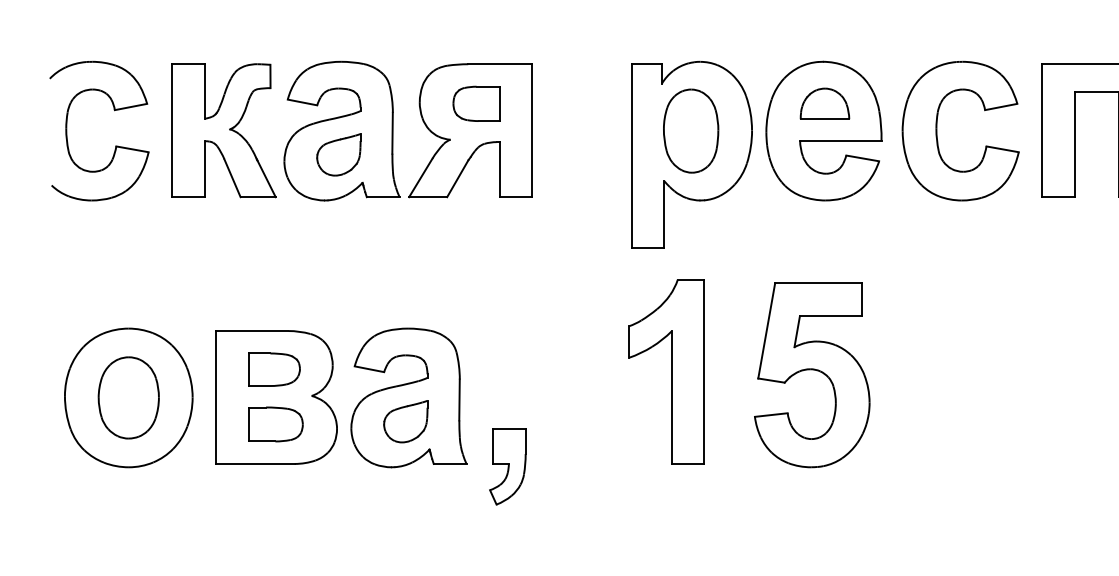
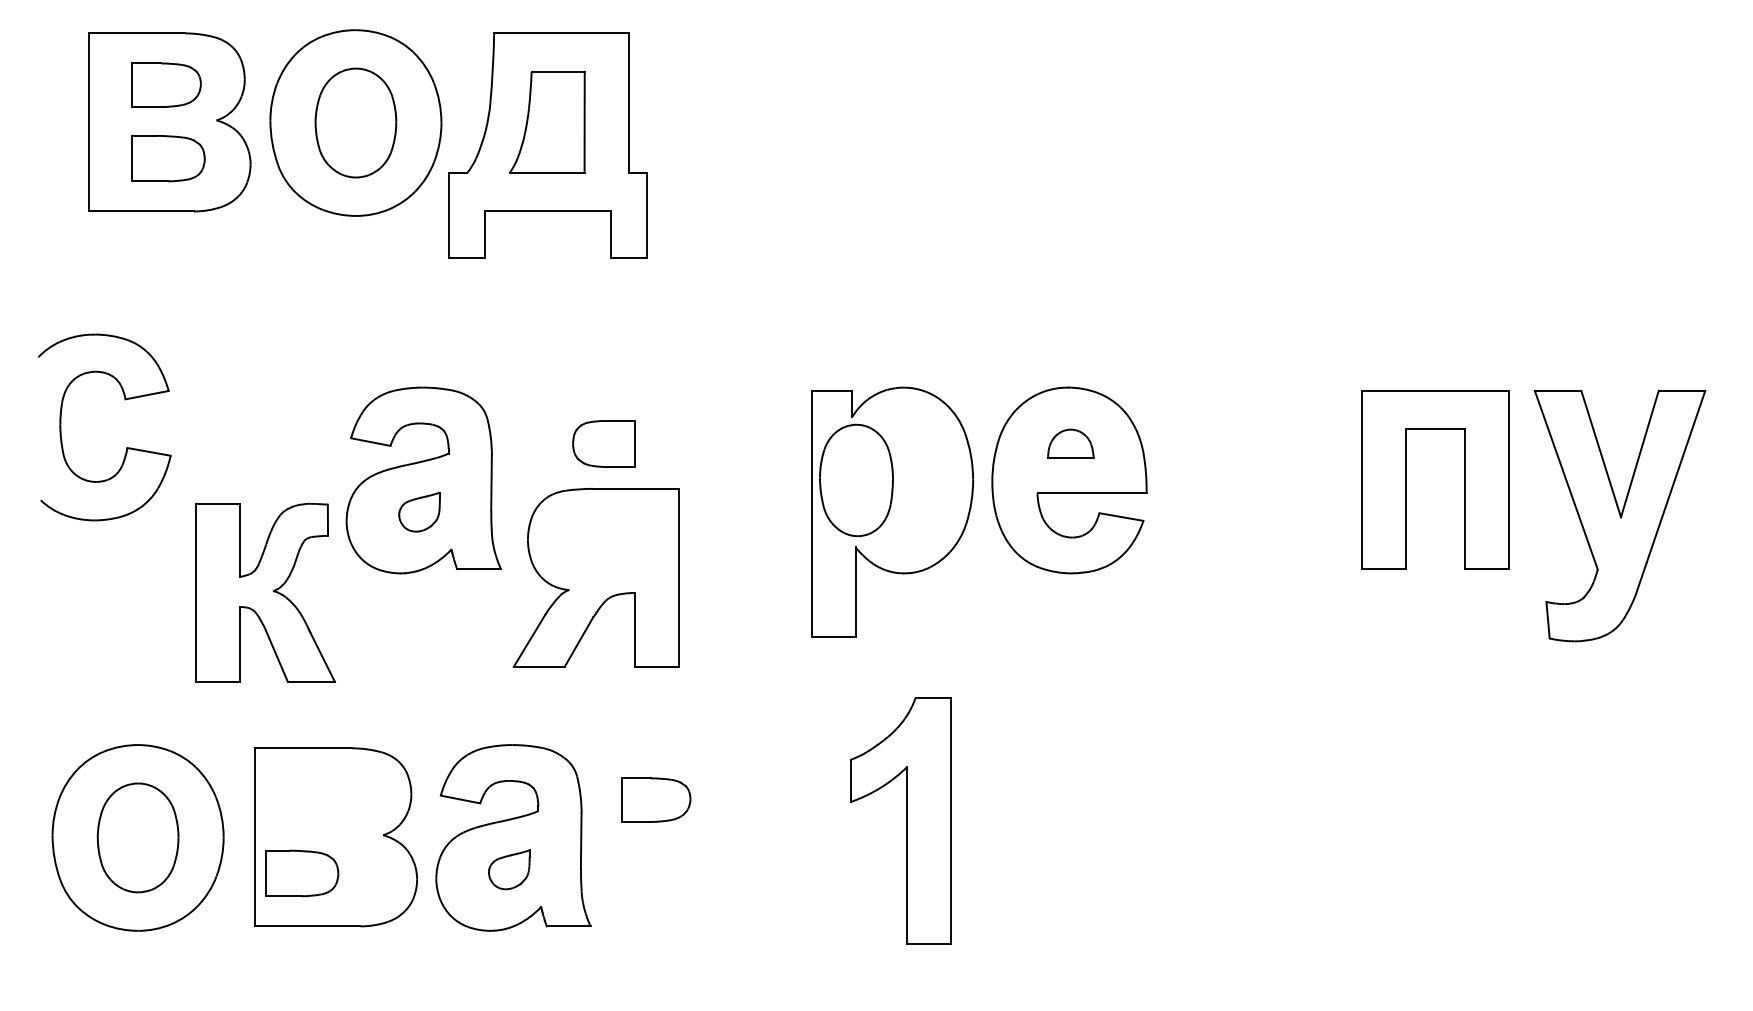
part: (824, 103) -> (1070, 443), size x0.7
part: (223, 130) -> (265, 592), moved
part: (470, 130) -> (595, 577), moved
part: (691, 131) -> (856, 480), moved
part: (937, 131) -> (1221, 481), removed
part: (115, 146) -> (126, 447), moved
part: (338, 154) -> (419, 511), size x0.7
part: (274, 369) -> (656, 799), moved
part: (812, 369) -> (1053, 800), removed
part: (666, 371) -> (900, 820), moved
part: (405, 421) -> (509, 869), size x0.7
part: (276, 424) -> (302, 873), moved
part: (507, 467) -> (645, 930), removed

